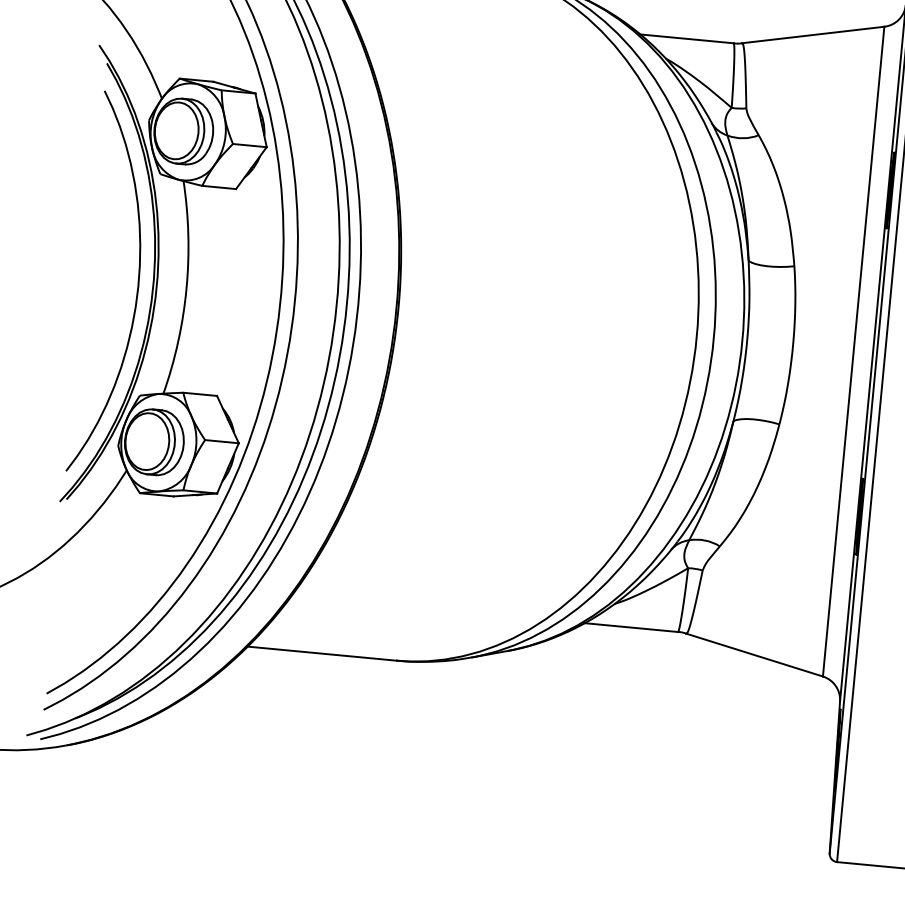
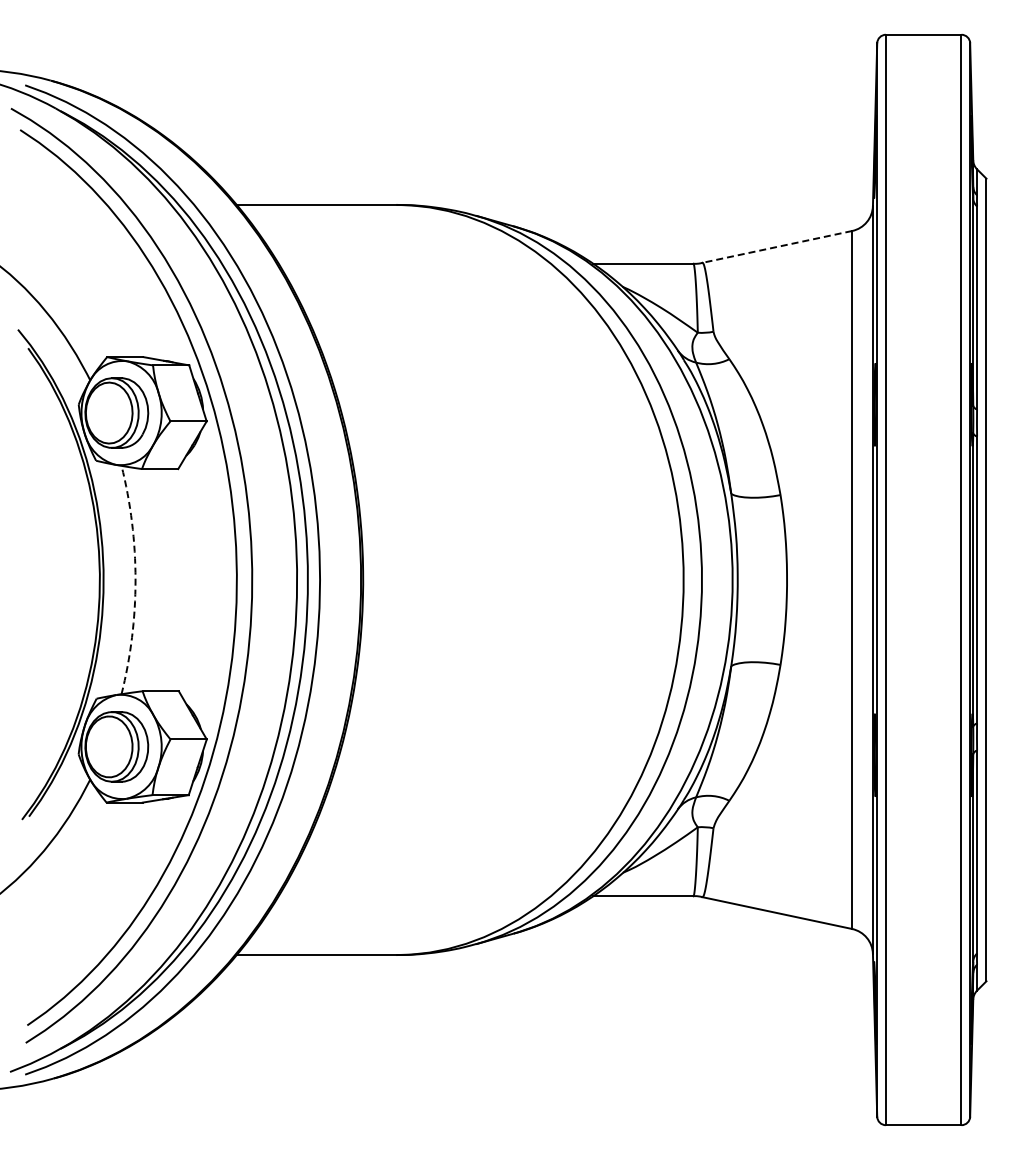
line: (813, 34) -> (777, 246), solid -> dashed
curve: (137, 285) -> (83, 581), removed
arc: (186, 289) -> (135, 580), solid -> dashed

